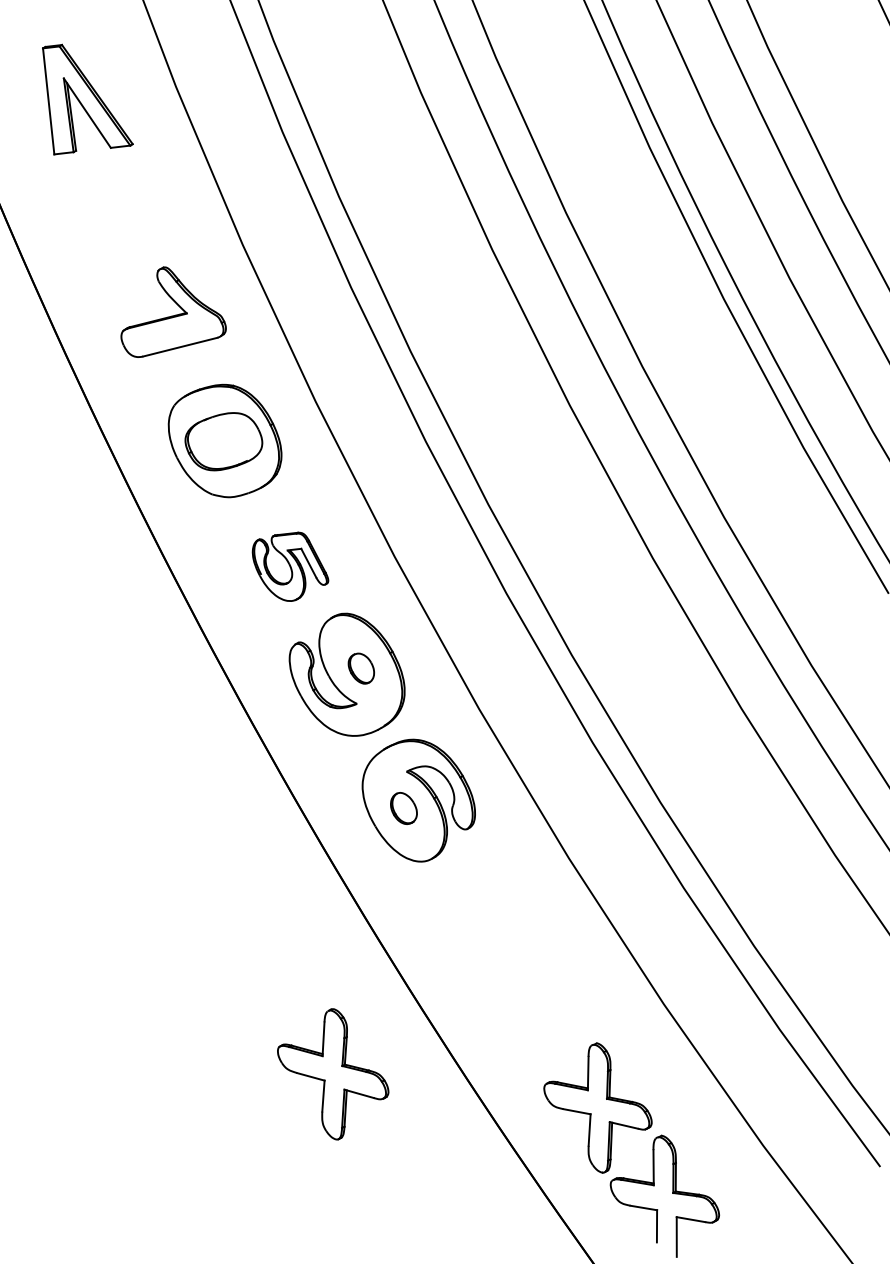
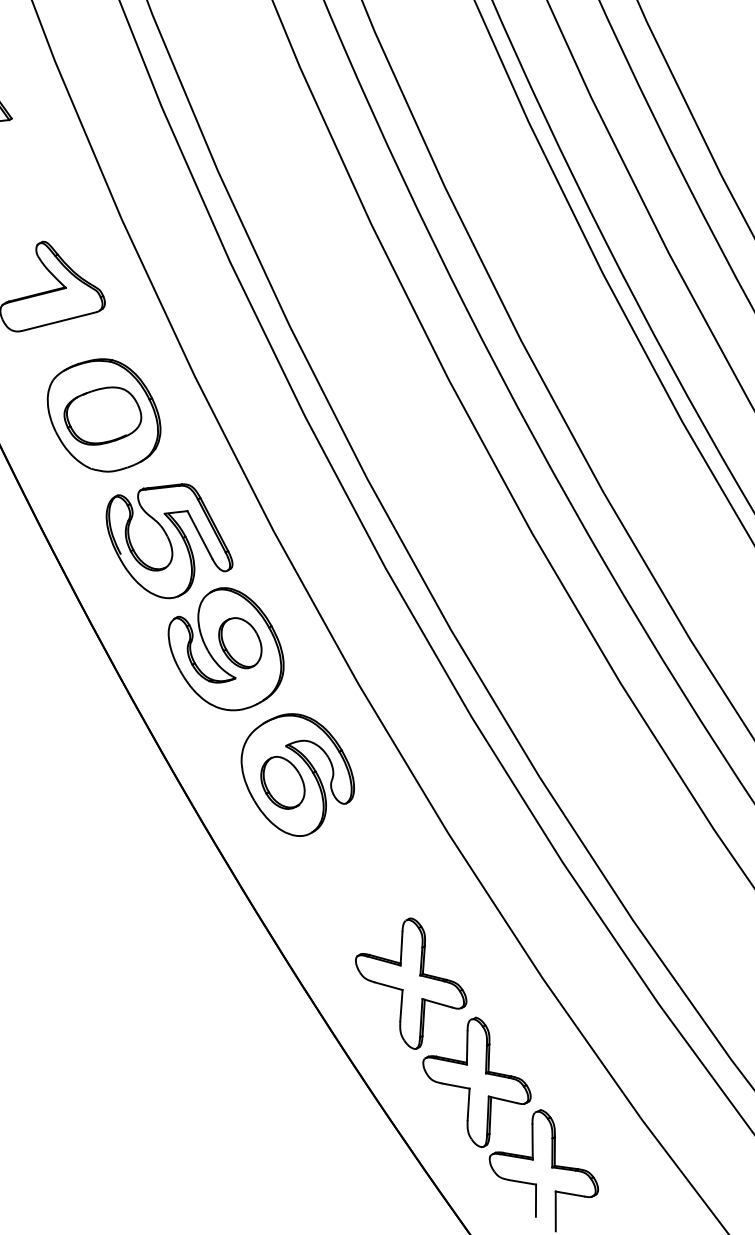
part: (290, 566) -> (169, 540), size x1.67
part: (361, 668) -> (240, 642), size x1.67
part: (403, 808) -> (282, 782), size x1.67
part: (333, 1074) -> (411, 983), moved

